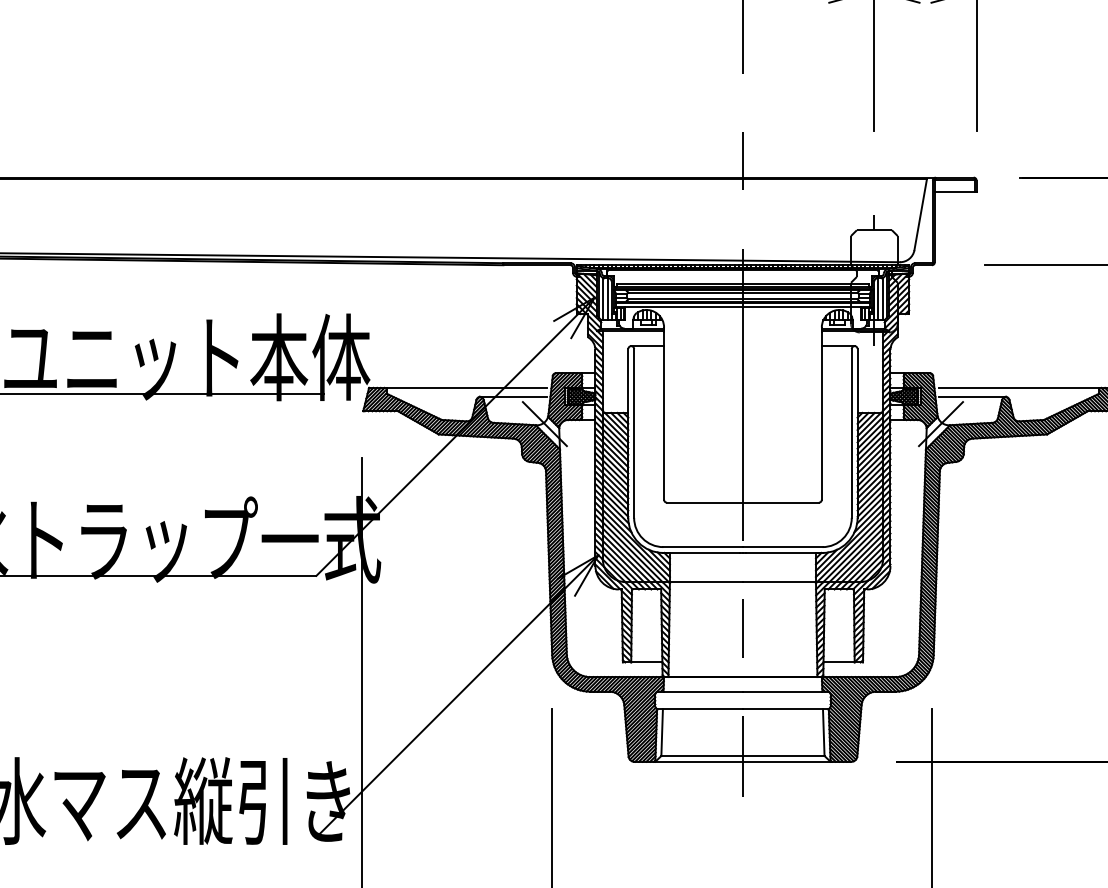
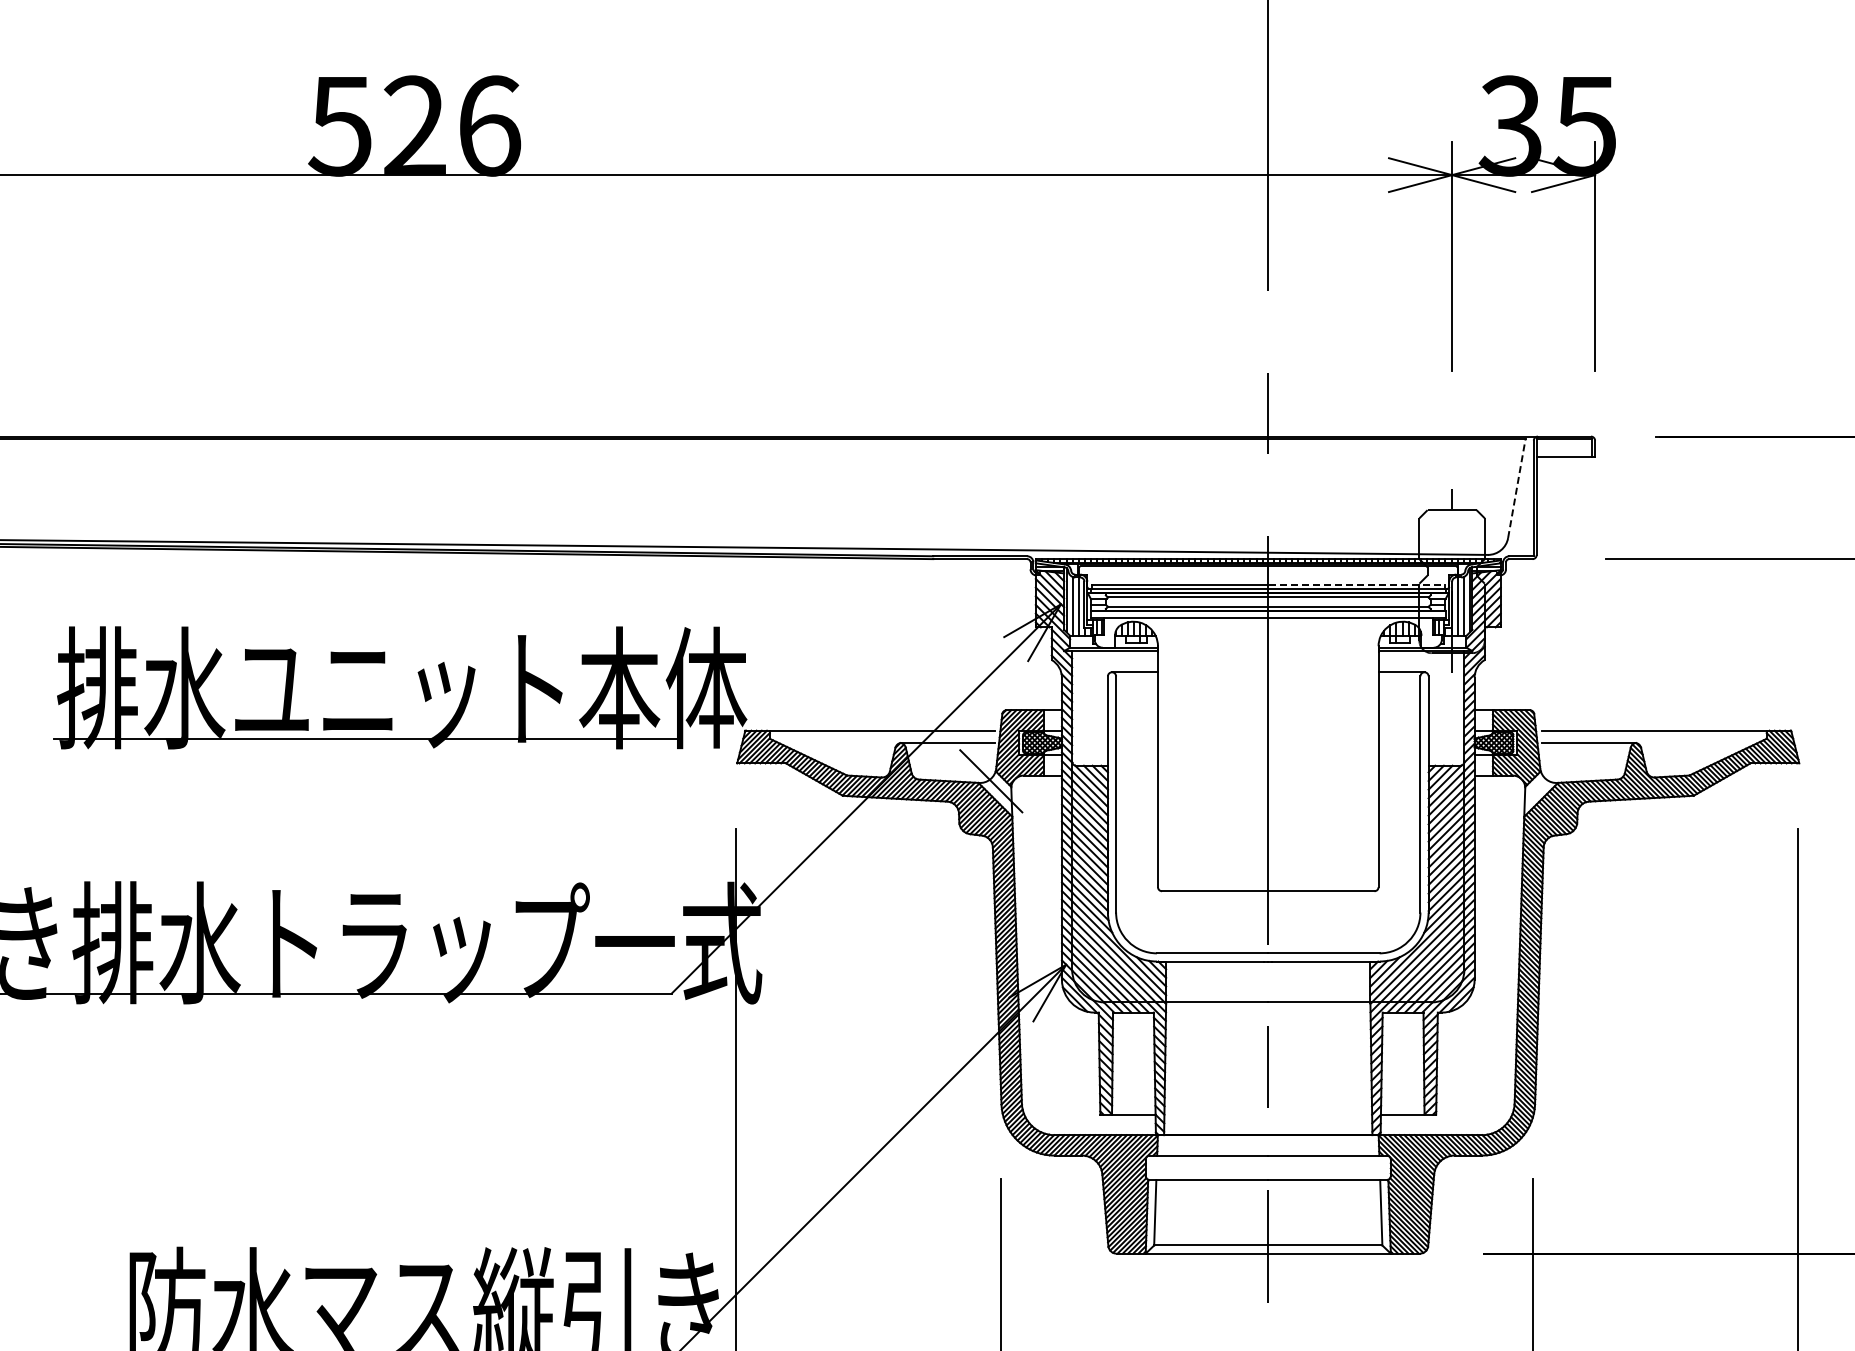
line: (920, 214) -> (1516, 487), solid -> dashed
line: (806, 283) -> (1356, 584), solid -> dashed
line: (941, 424) -> (1545, 781), removed

